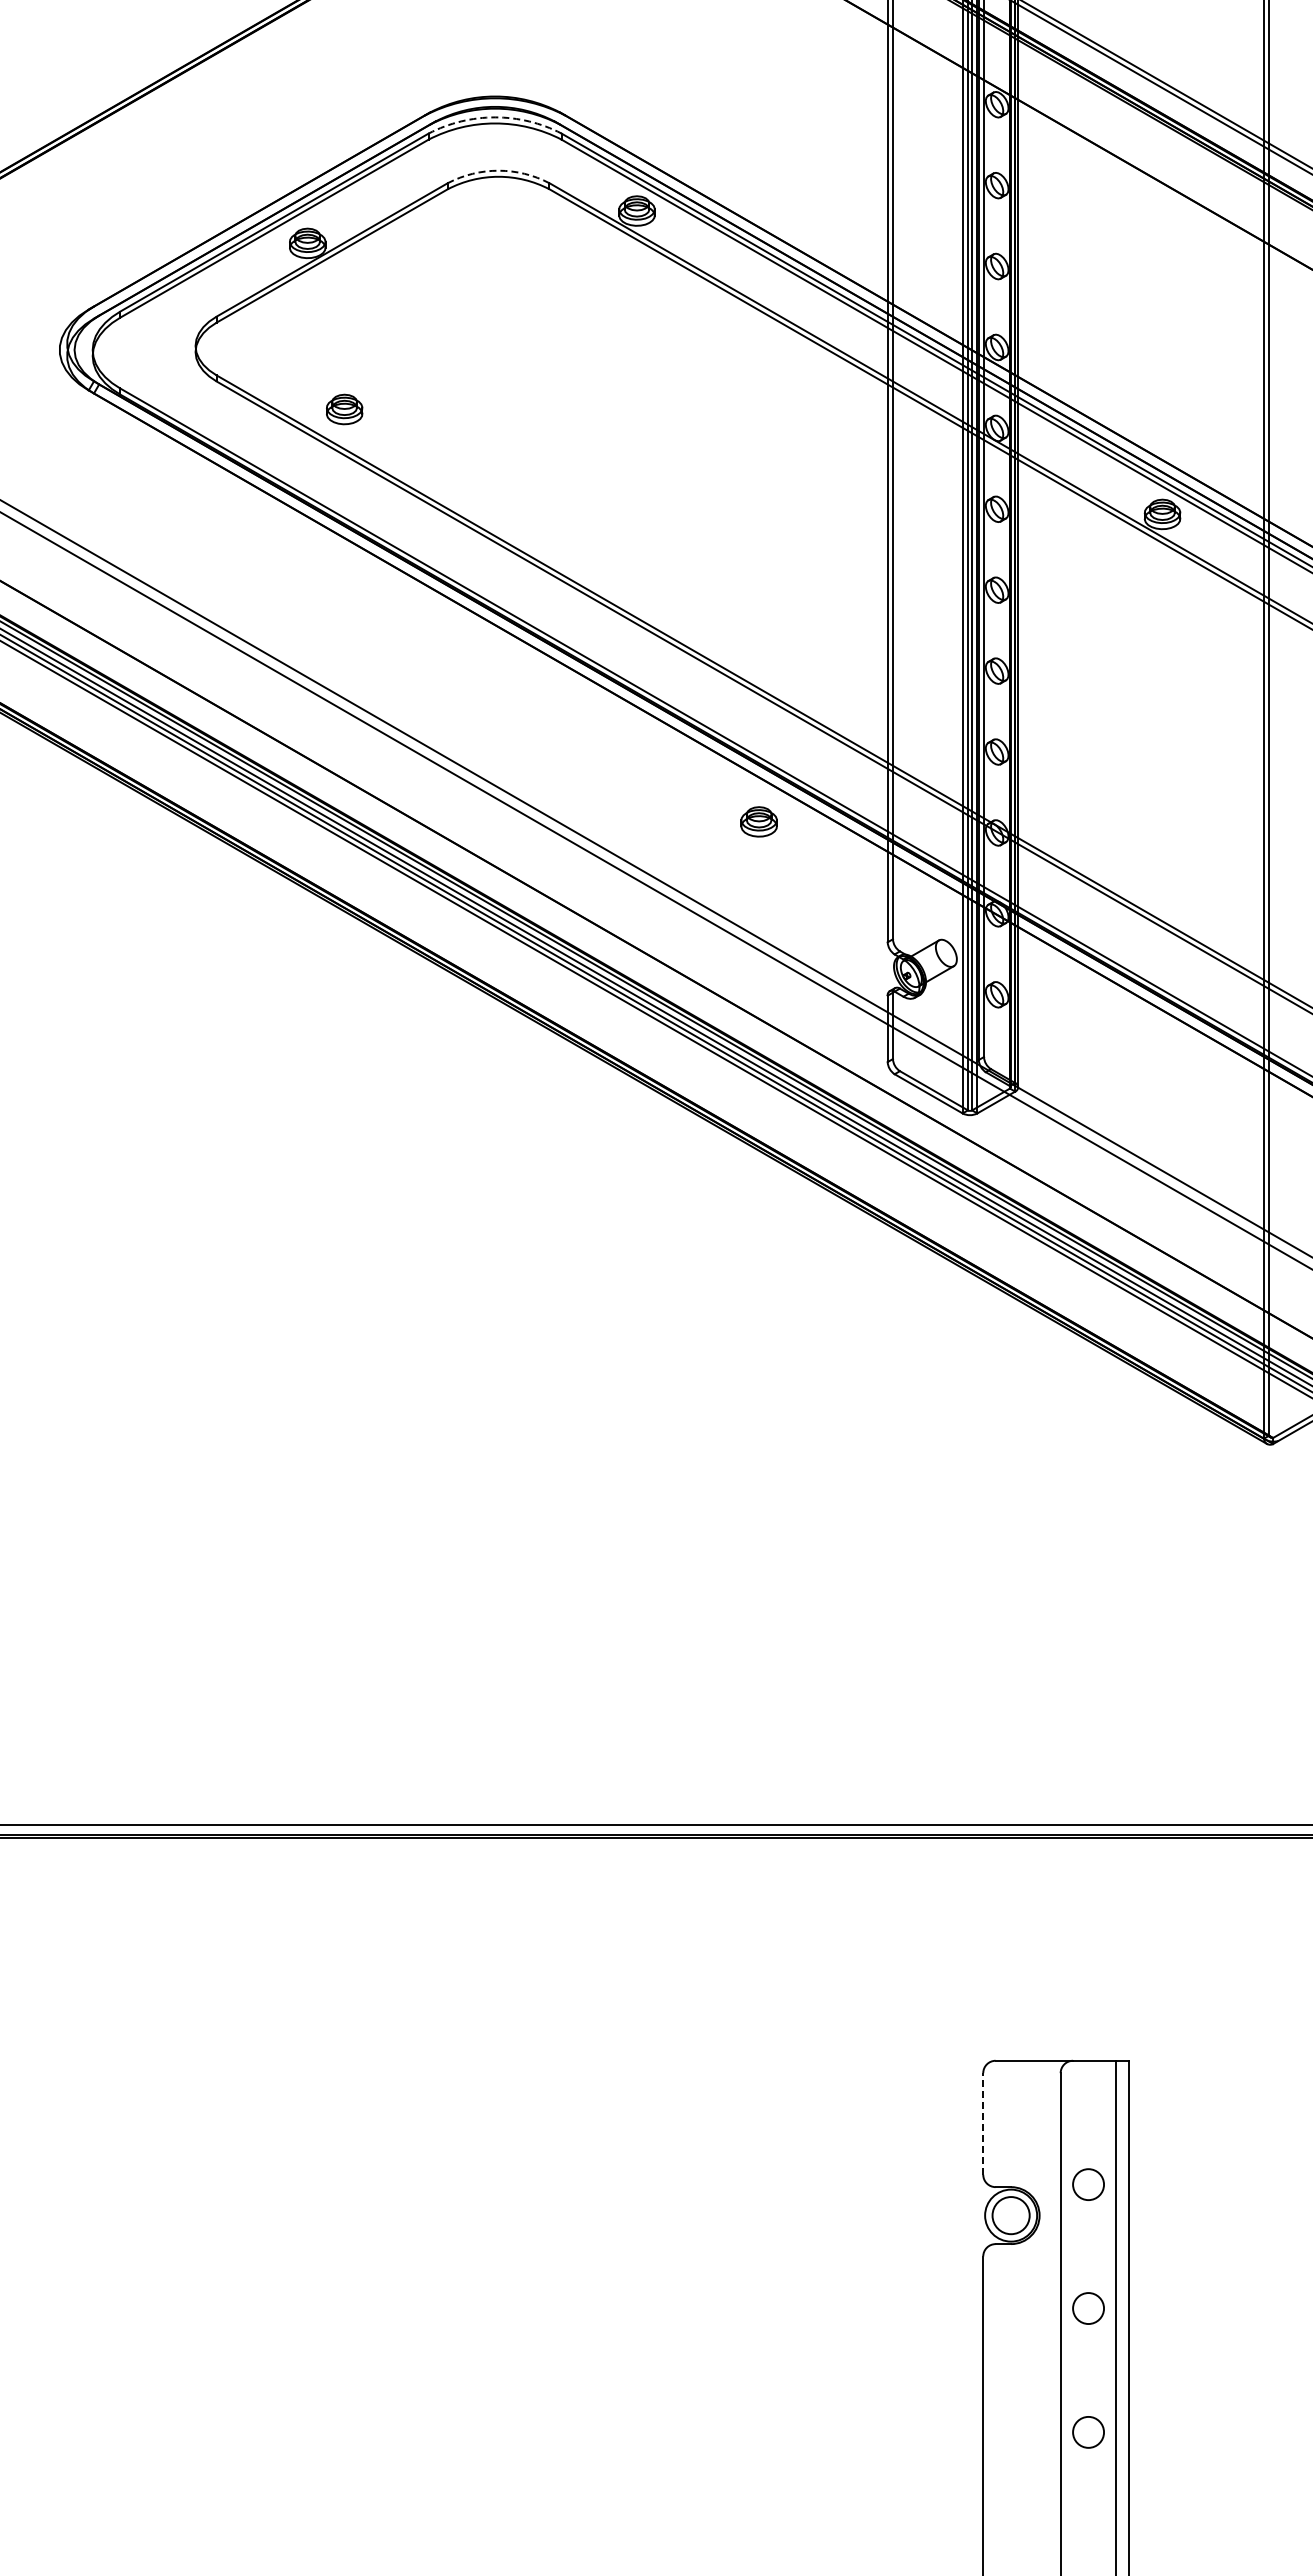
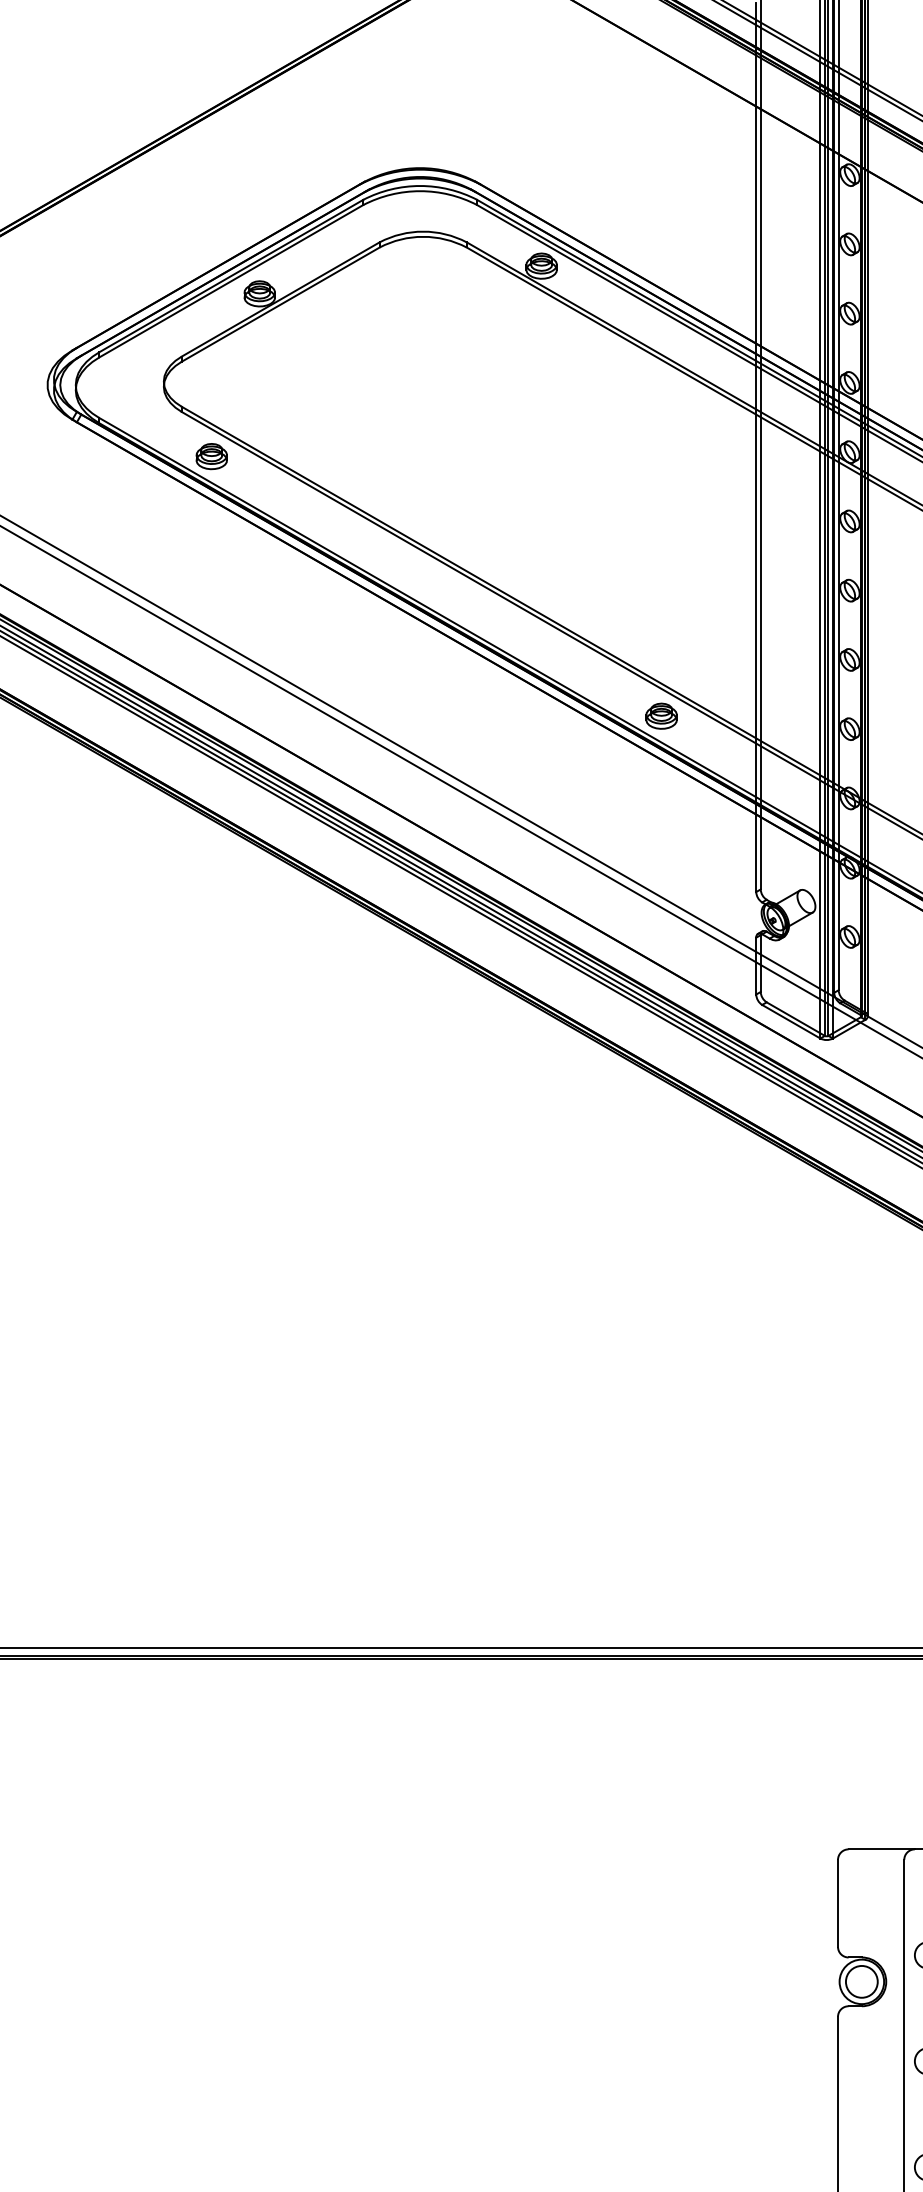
arc: (495, 117) -> (420, 186), dashed -> solid
arc: (498, 170) -> (423, 231), dashed -> solid
part: (344, 409) -> (211, 456), moved
part: (758, 821) -> (661, 715), moved
line: (983, 2123) -> (838, 1903), dashed -> solid

